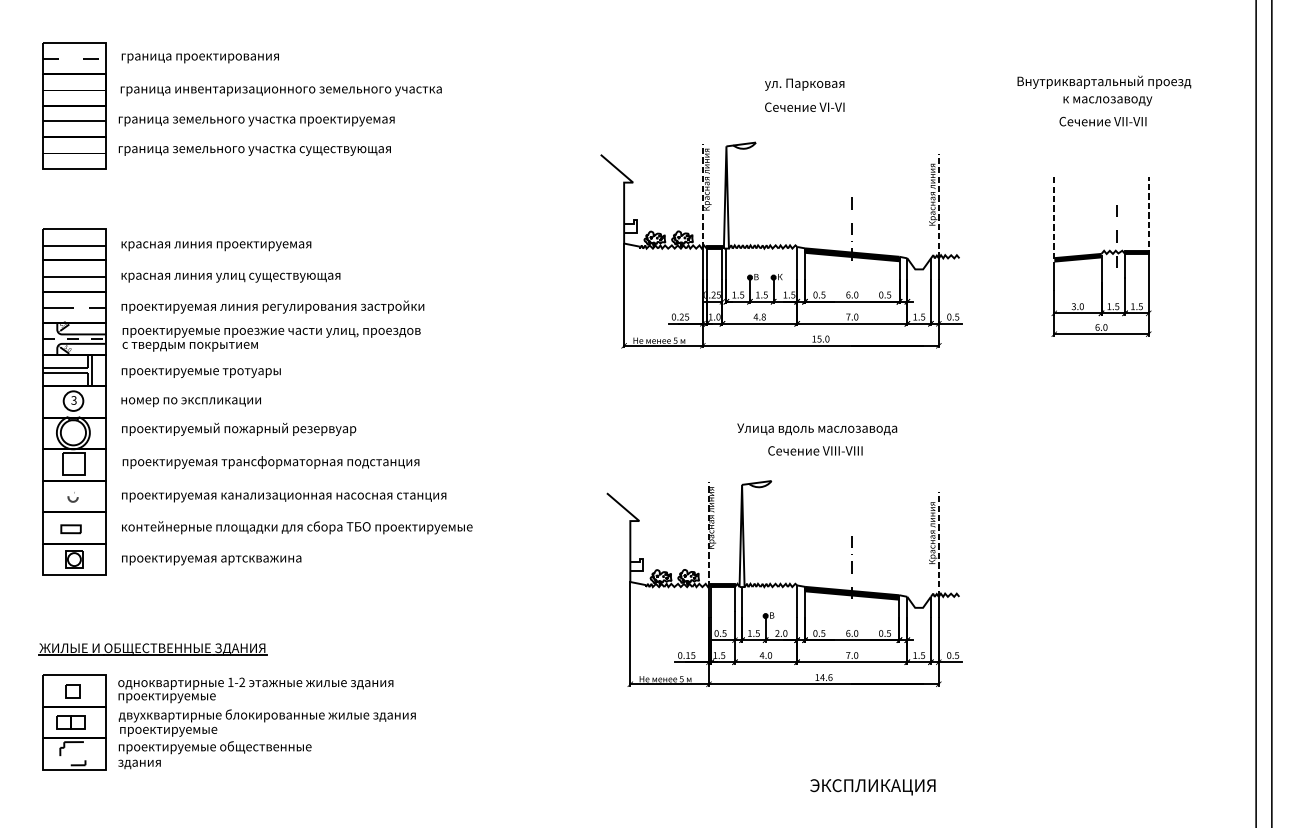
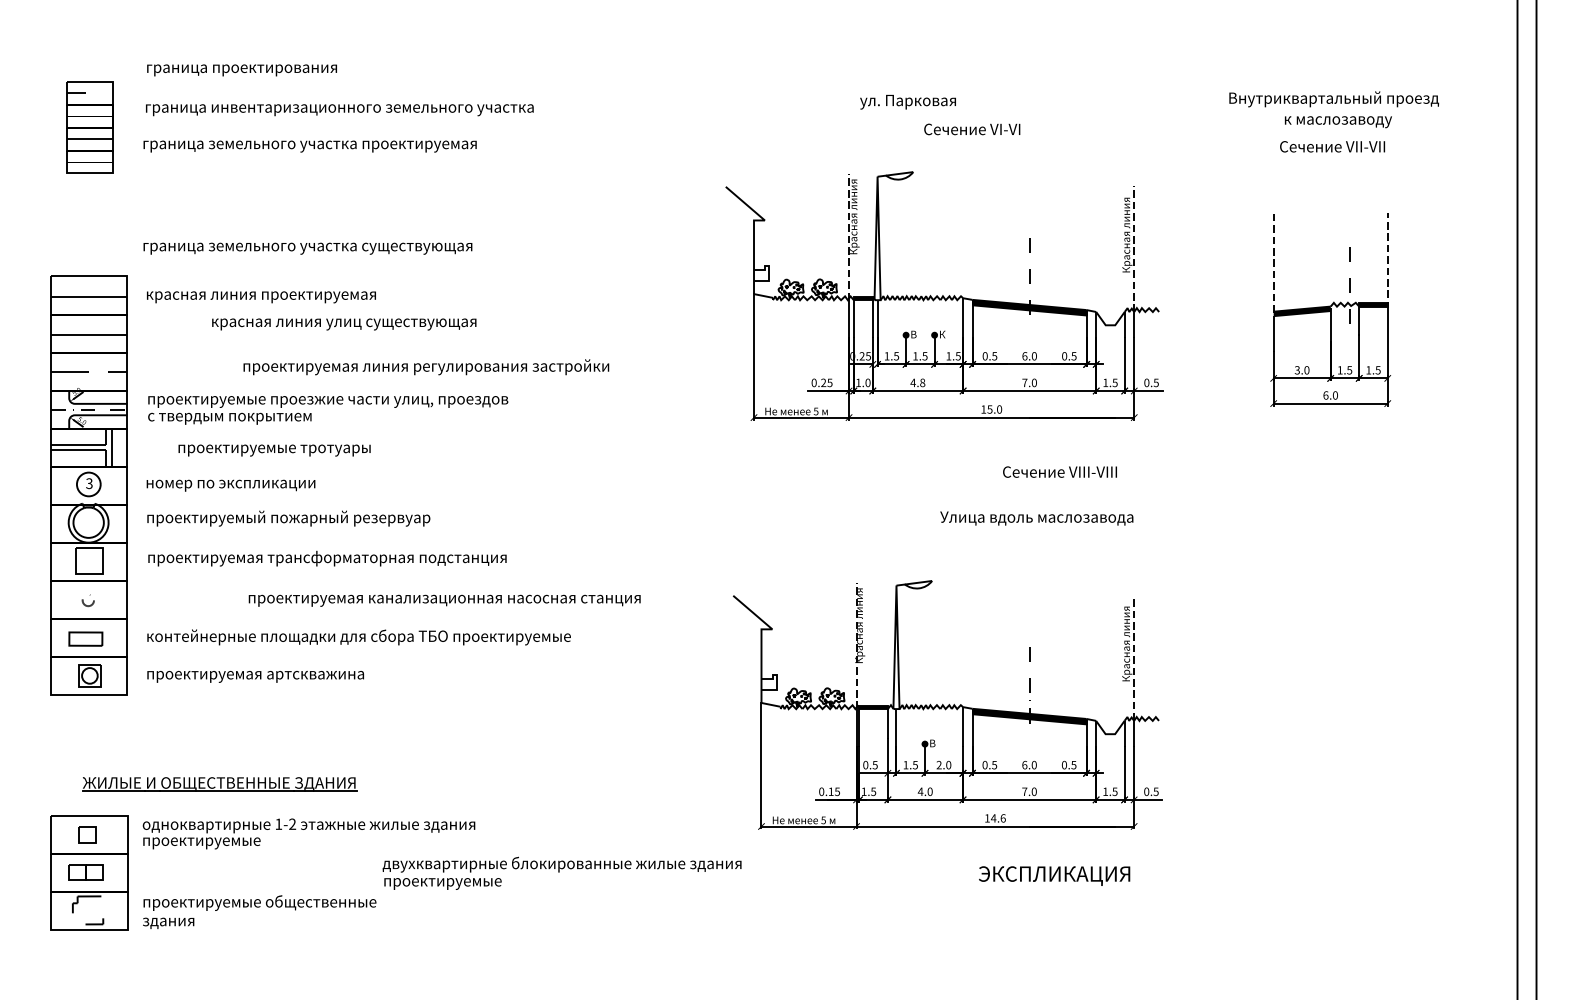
text: (804, 84) -> (907, 101), moved
part: (74, 105) -> (89, 127), size x0.6
text: (254, 150) -> (307, 248), moved
text: (230, 277) -> (343, 324), moved
text: (272, 306) -> (425, 366), moved
text: (200, 372) -> (273, 449), moved
text: (817, 429) -> (1037, 518), moved
text: (815, 450) -> (1060, 471), moved
text: (284, 497) -> (445, 600), moved
part: (70, 529) -> (85, 639), size x1.4
part: (152, 649) -> (219, 784), moved
text: (266, 722) -> (561, 872), moved
text: (872, 787) -> (1054, 876), moved

